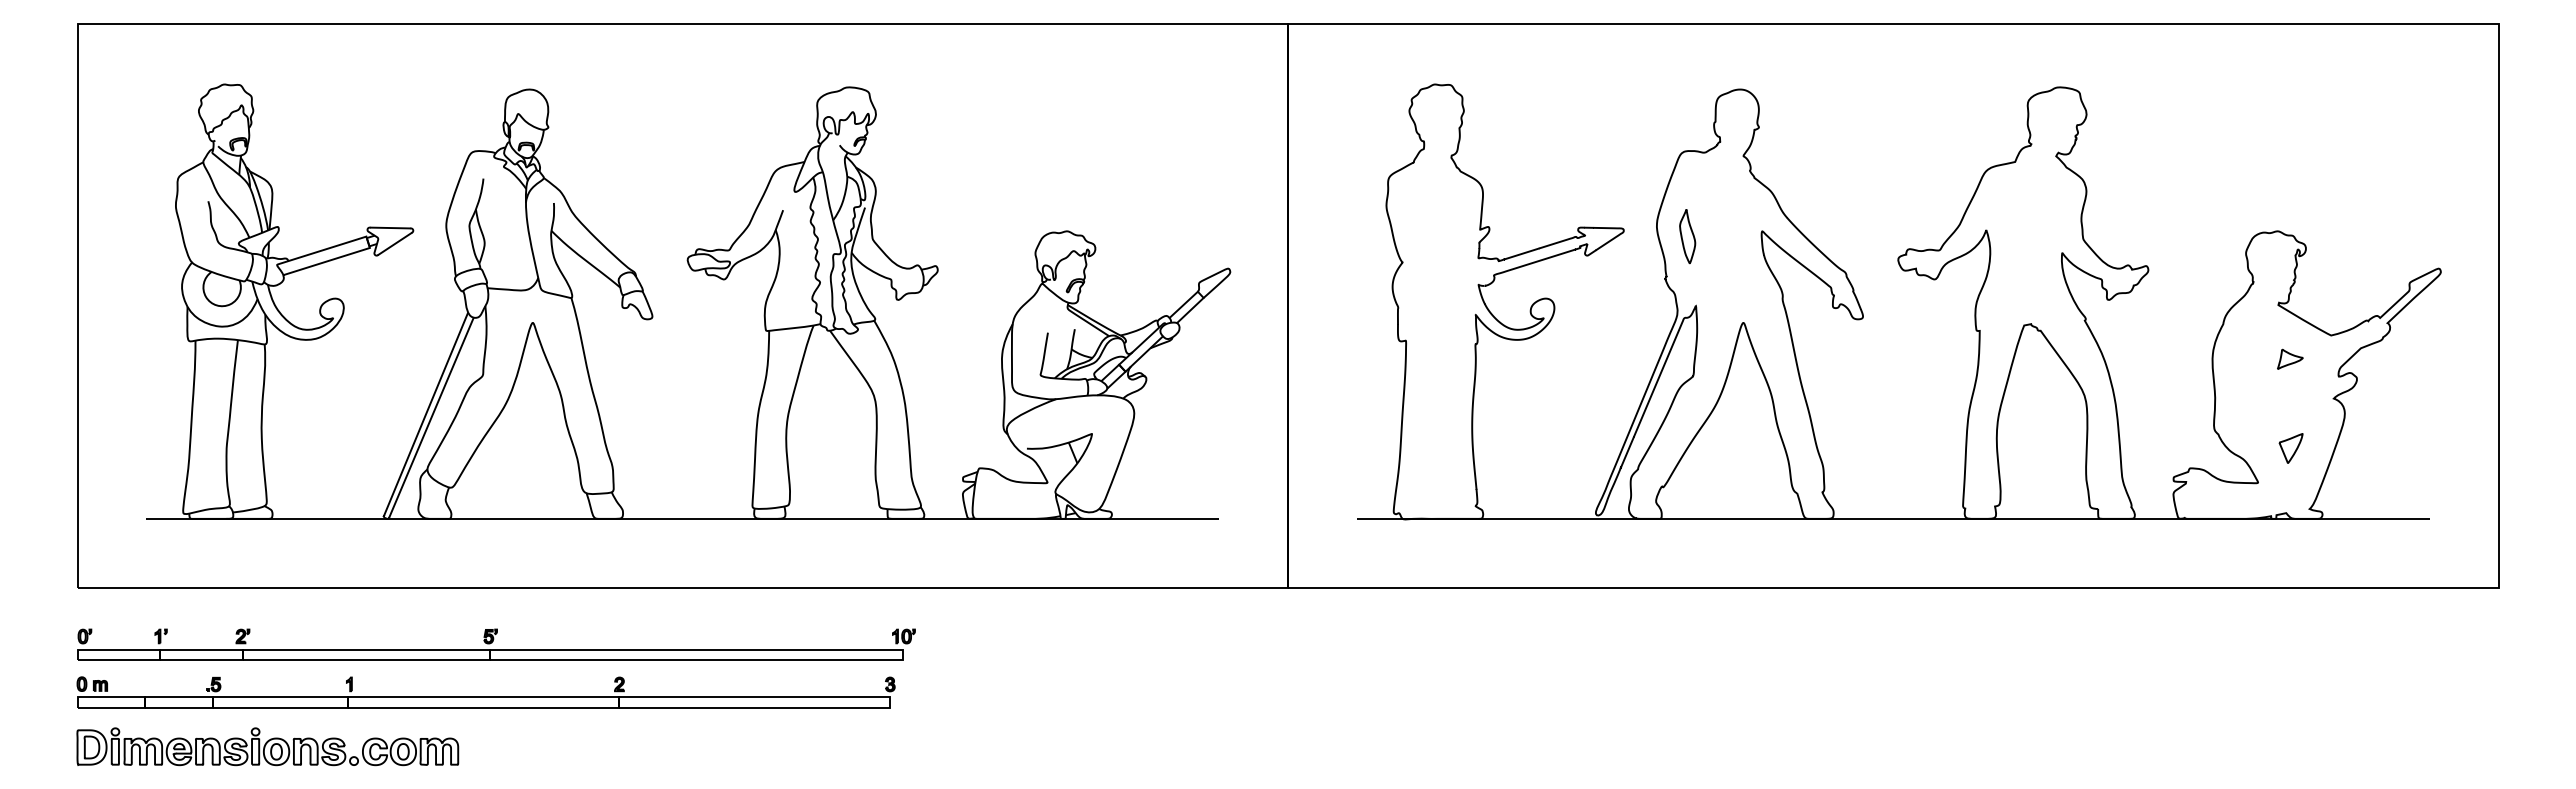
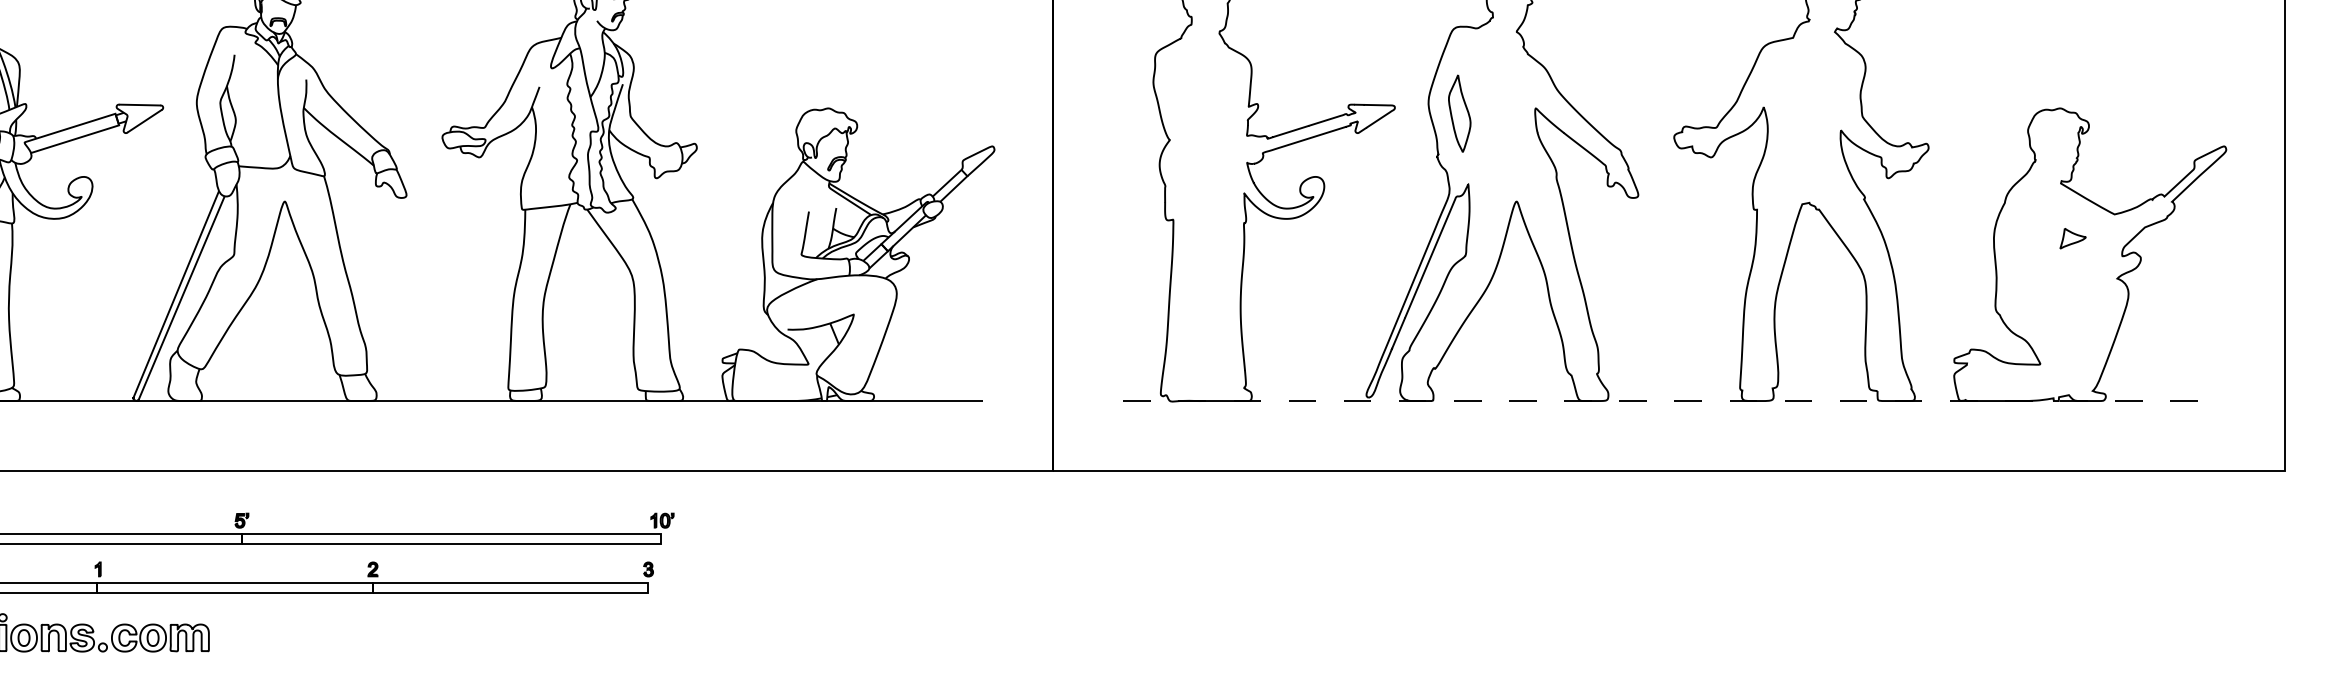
part: (1687, 236) -> (1459, 113), size x1.4
part: (2290, 448) -> (2073, 329), removed
line: (1893, 518) -> (1669, 400), solid -> dashed

